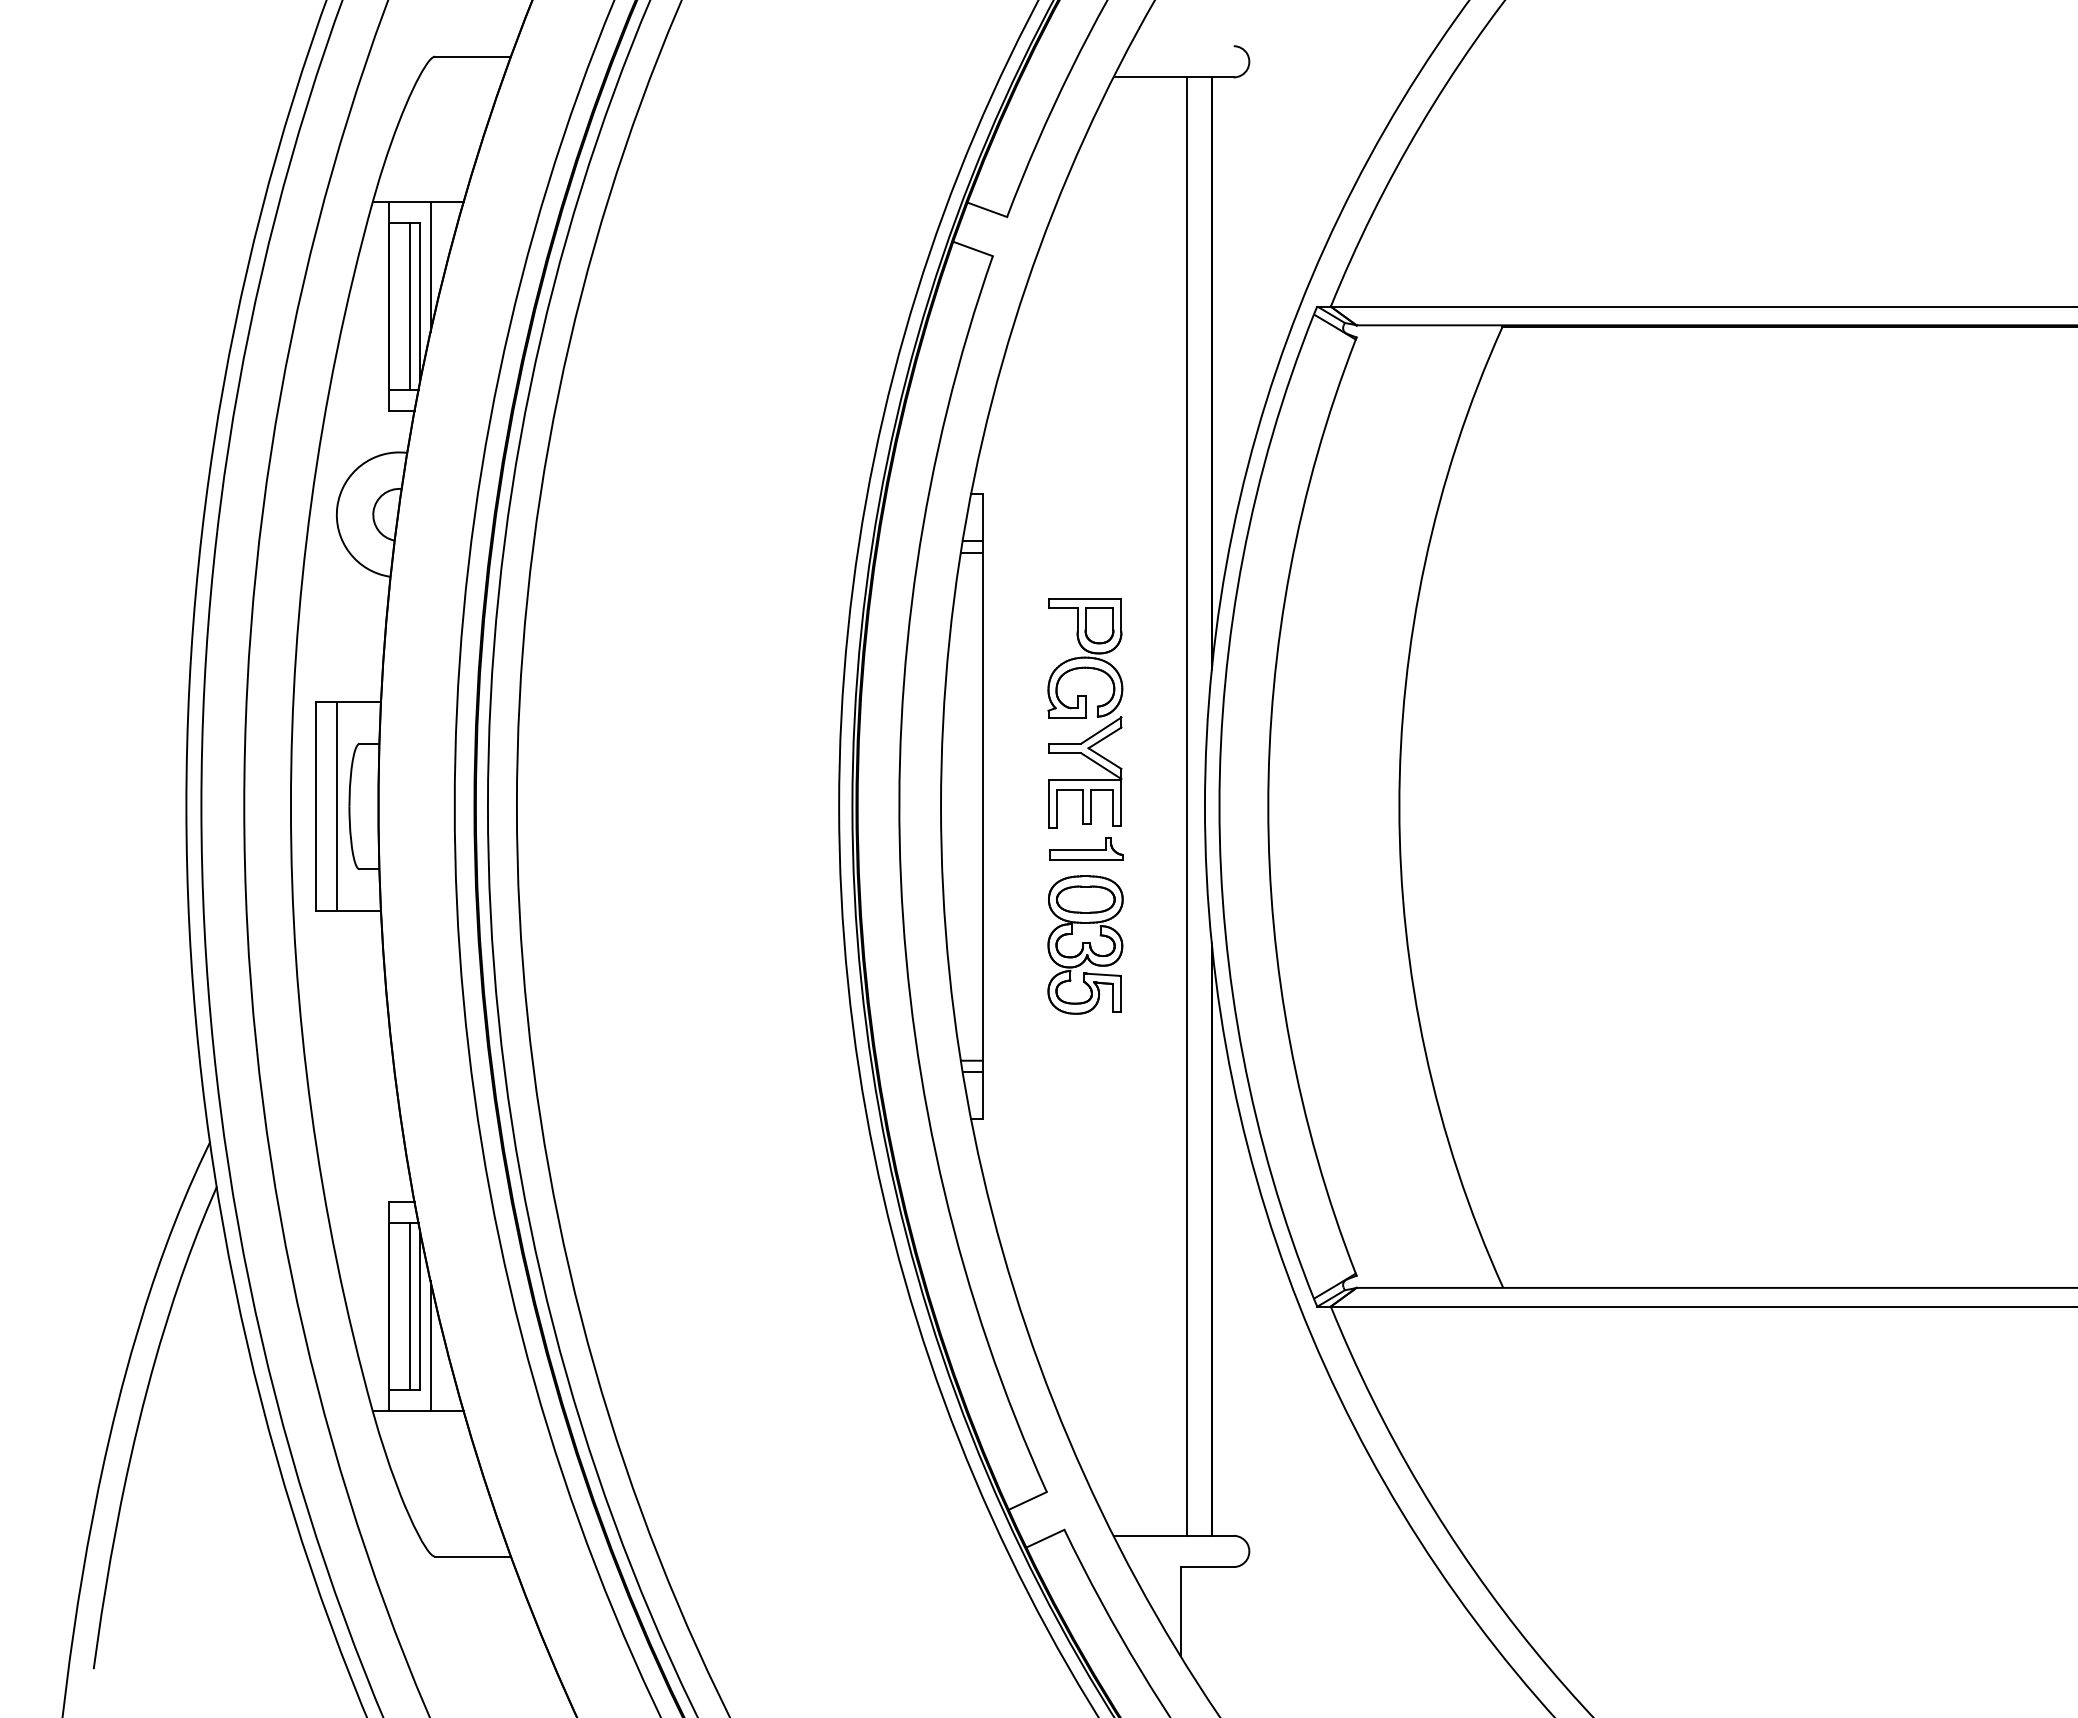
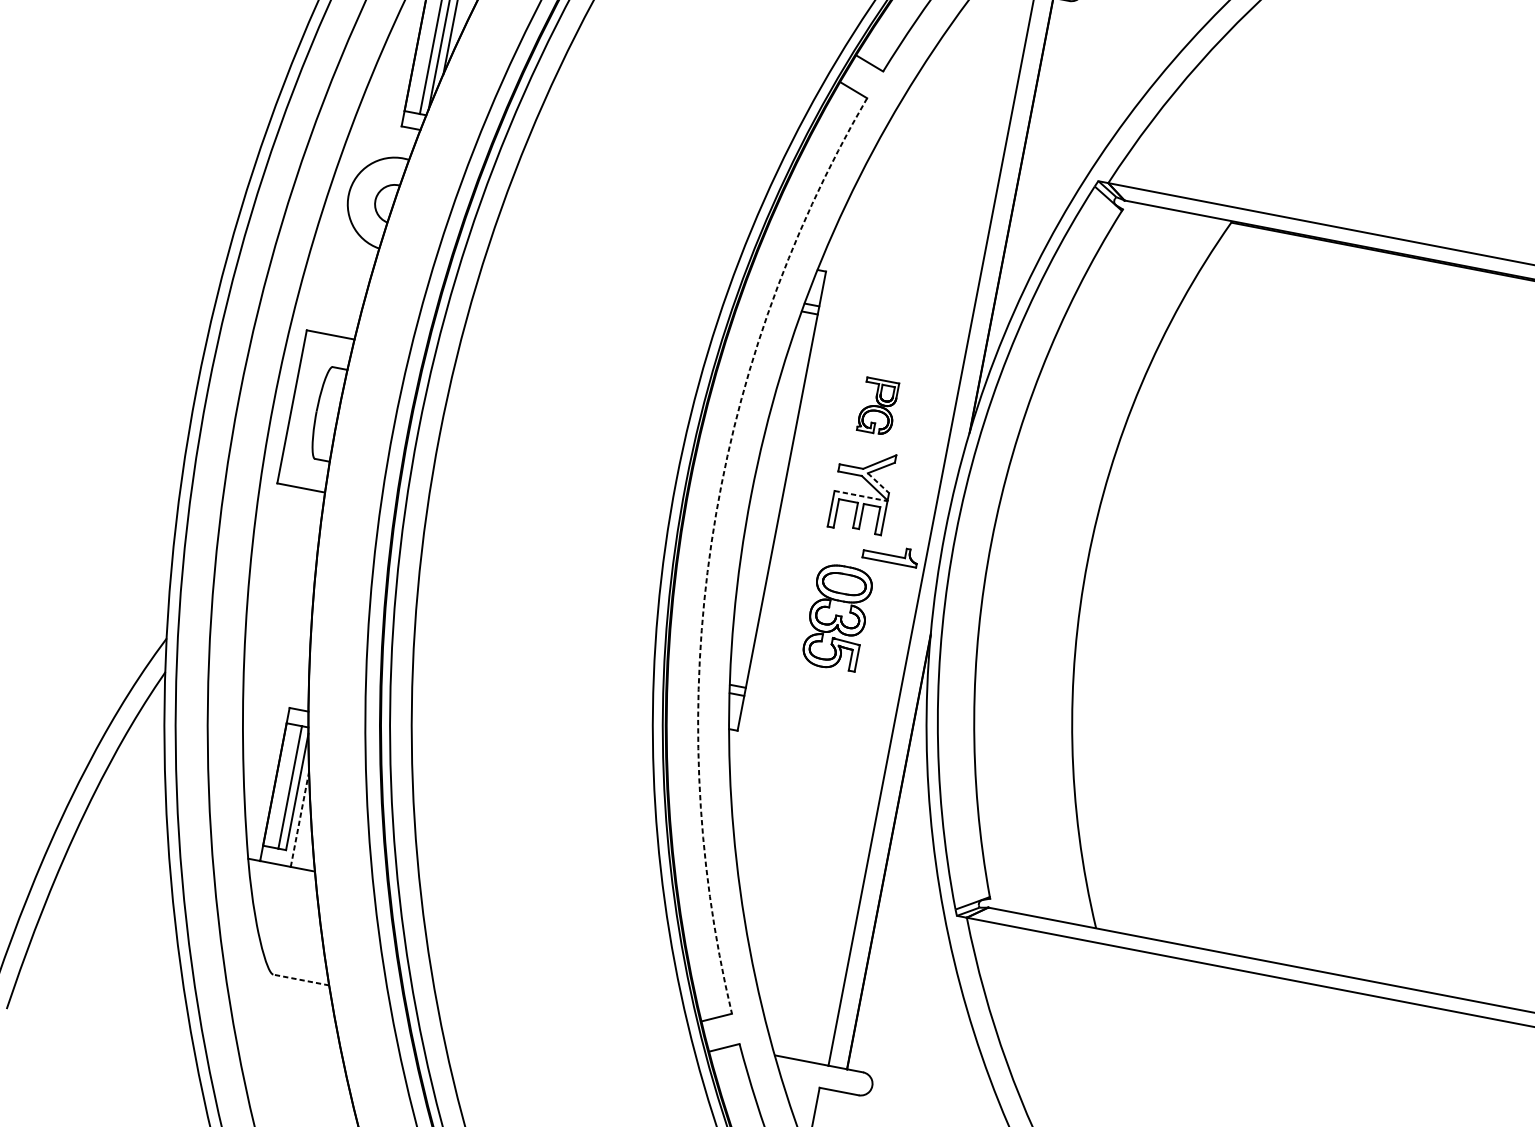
part: (1085, 658) -> (878, 406), size x0.6
line: (1105, 758) -> (878, 483), solid -> dashed
line: (1085, 779) -> (861, 495), solid -> dashed
line: (336, 806) -> (307, 409), removed
part: (1086, 848) -> (891, 554), moved
arc: (900, 879) -> (711, 543), solid -> dashed
line: (430, 1345) -> (299, 818), solid -> dashed
line: (472, 1556) -> (300, 979), solid -> dashed

